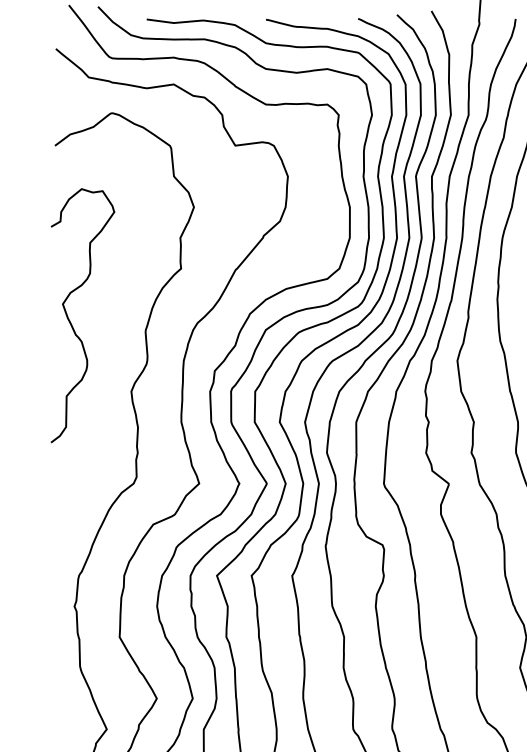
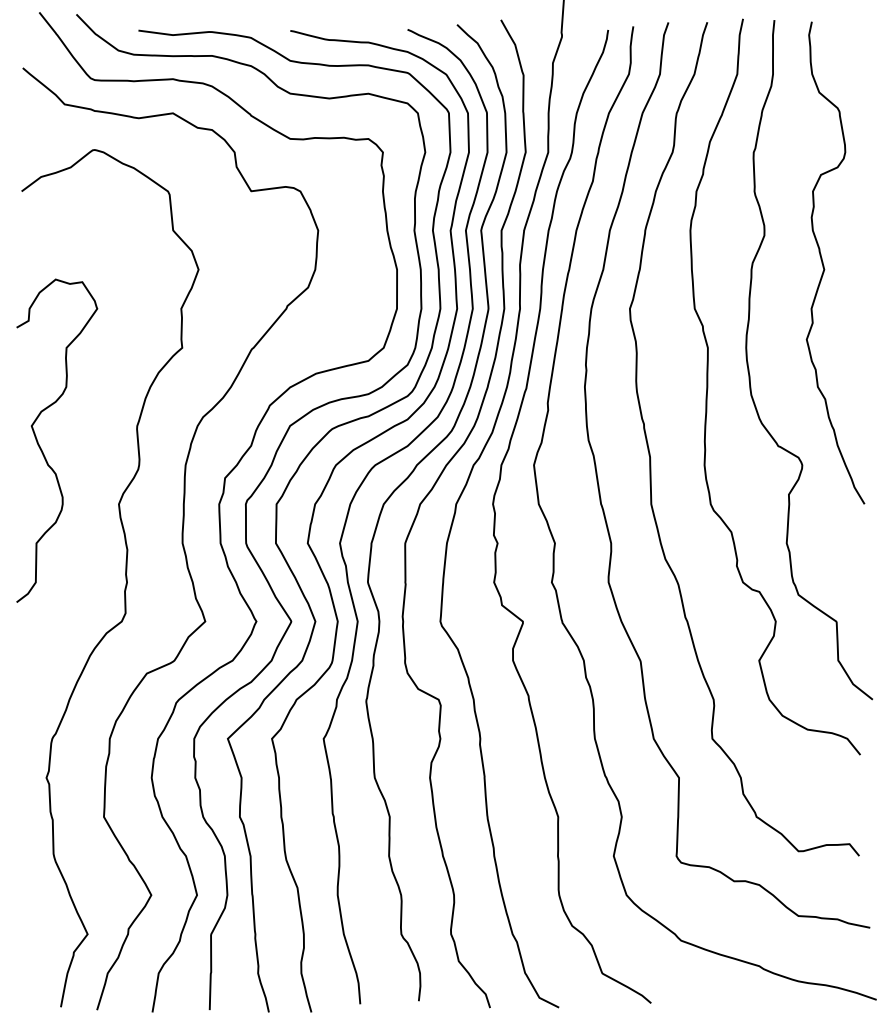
curve: (70, 321) -> (41, 448), moved

